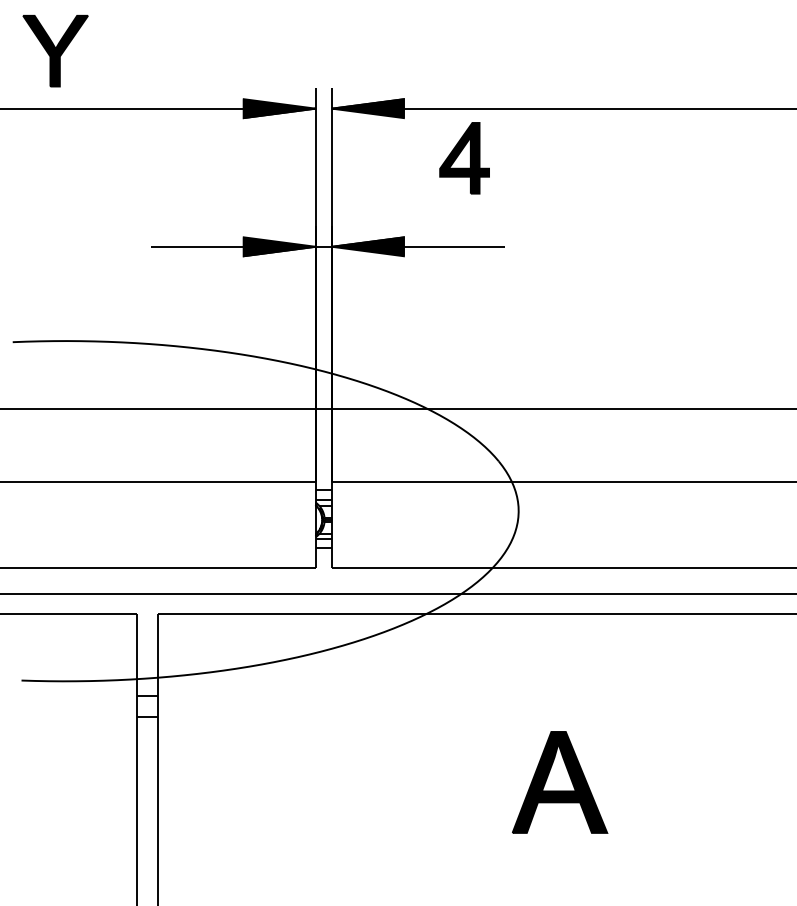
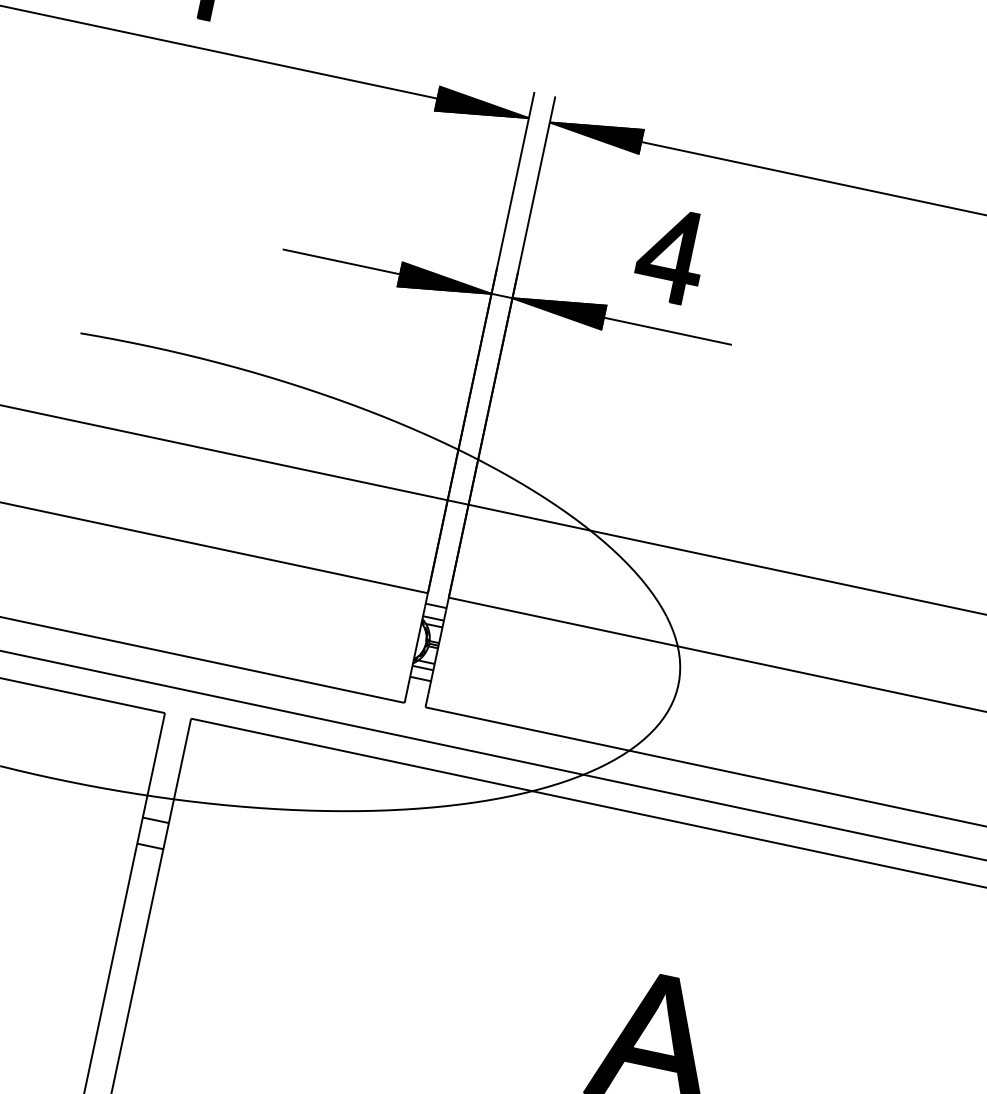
part: (464, 158) -> (671, 255), moved

